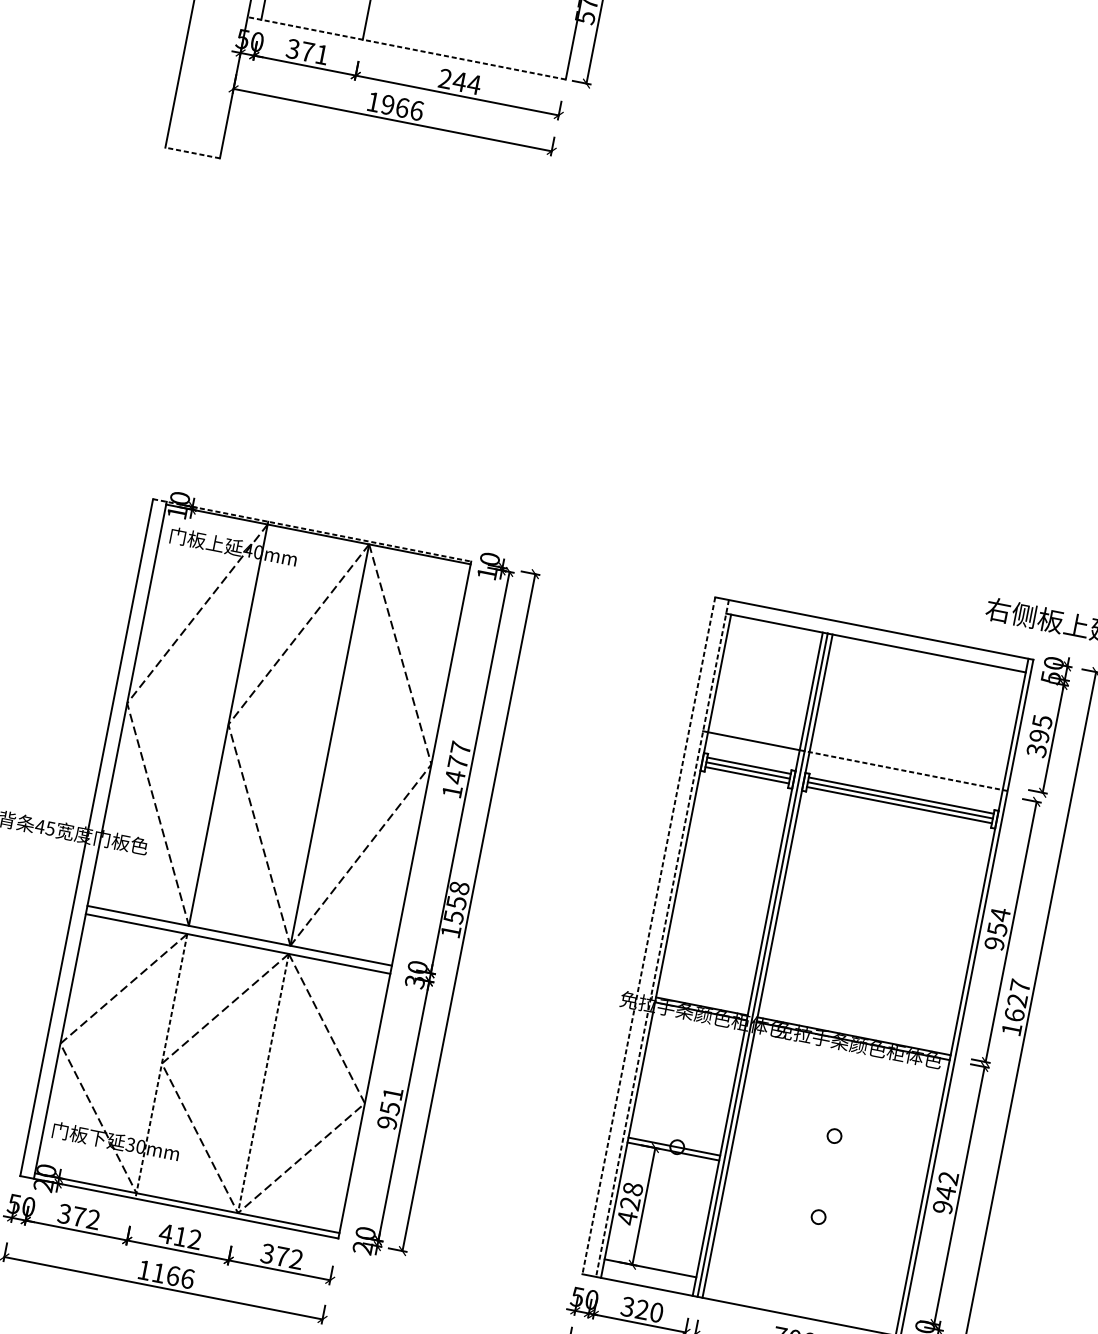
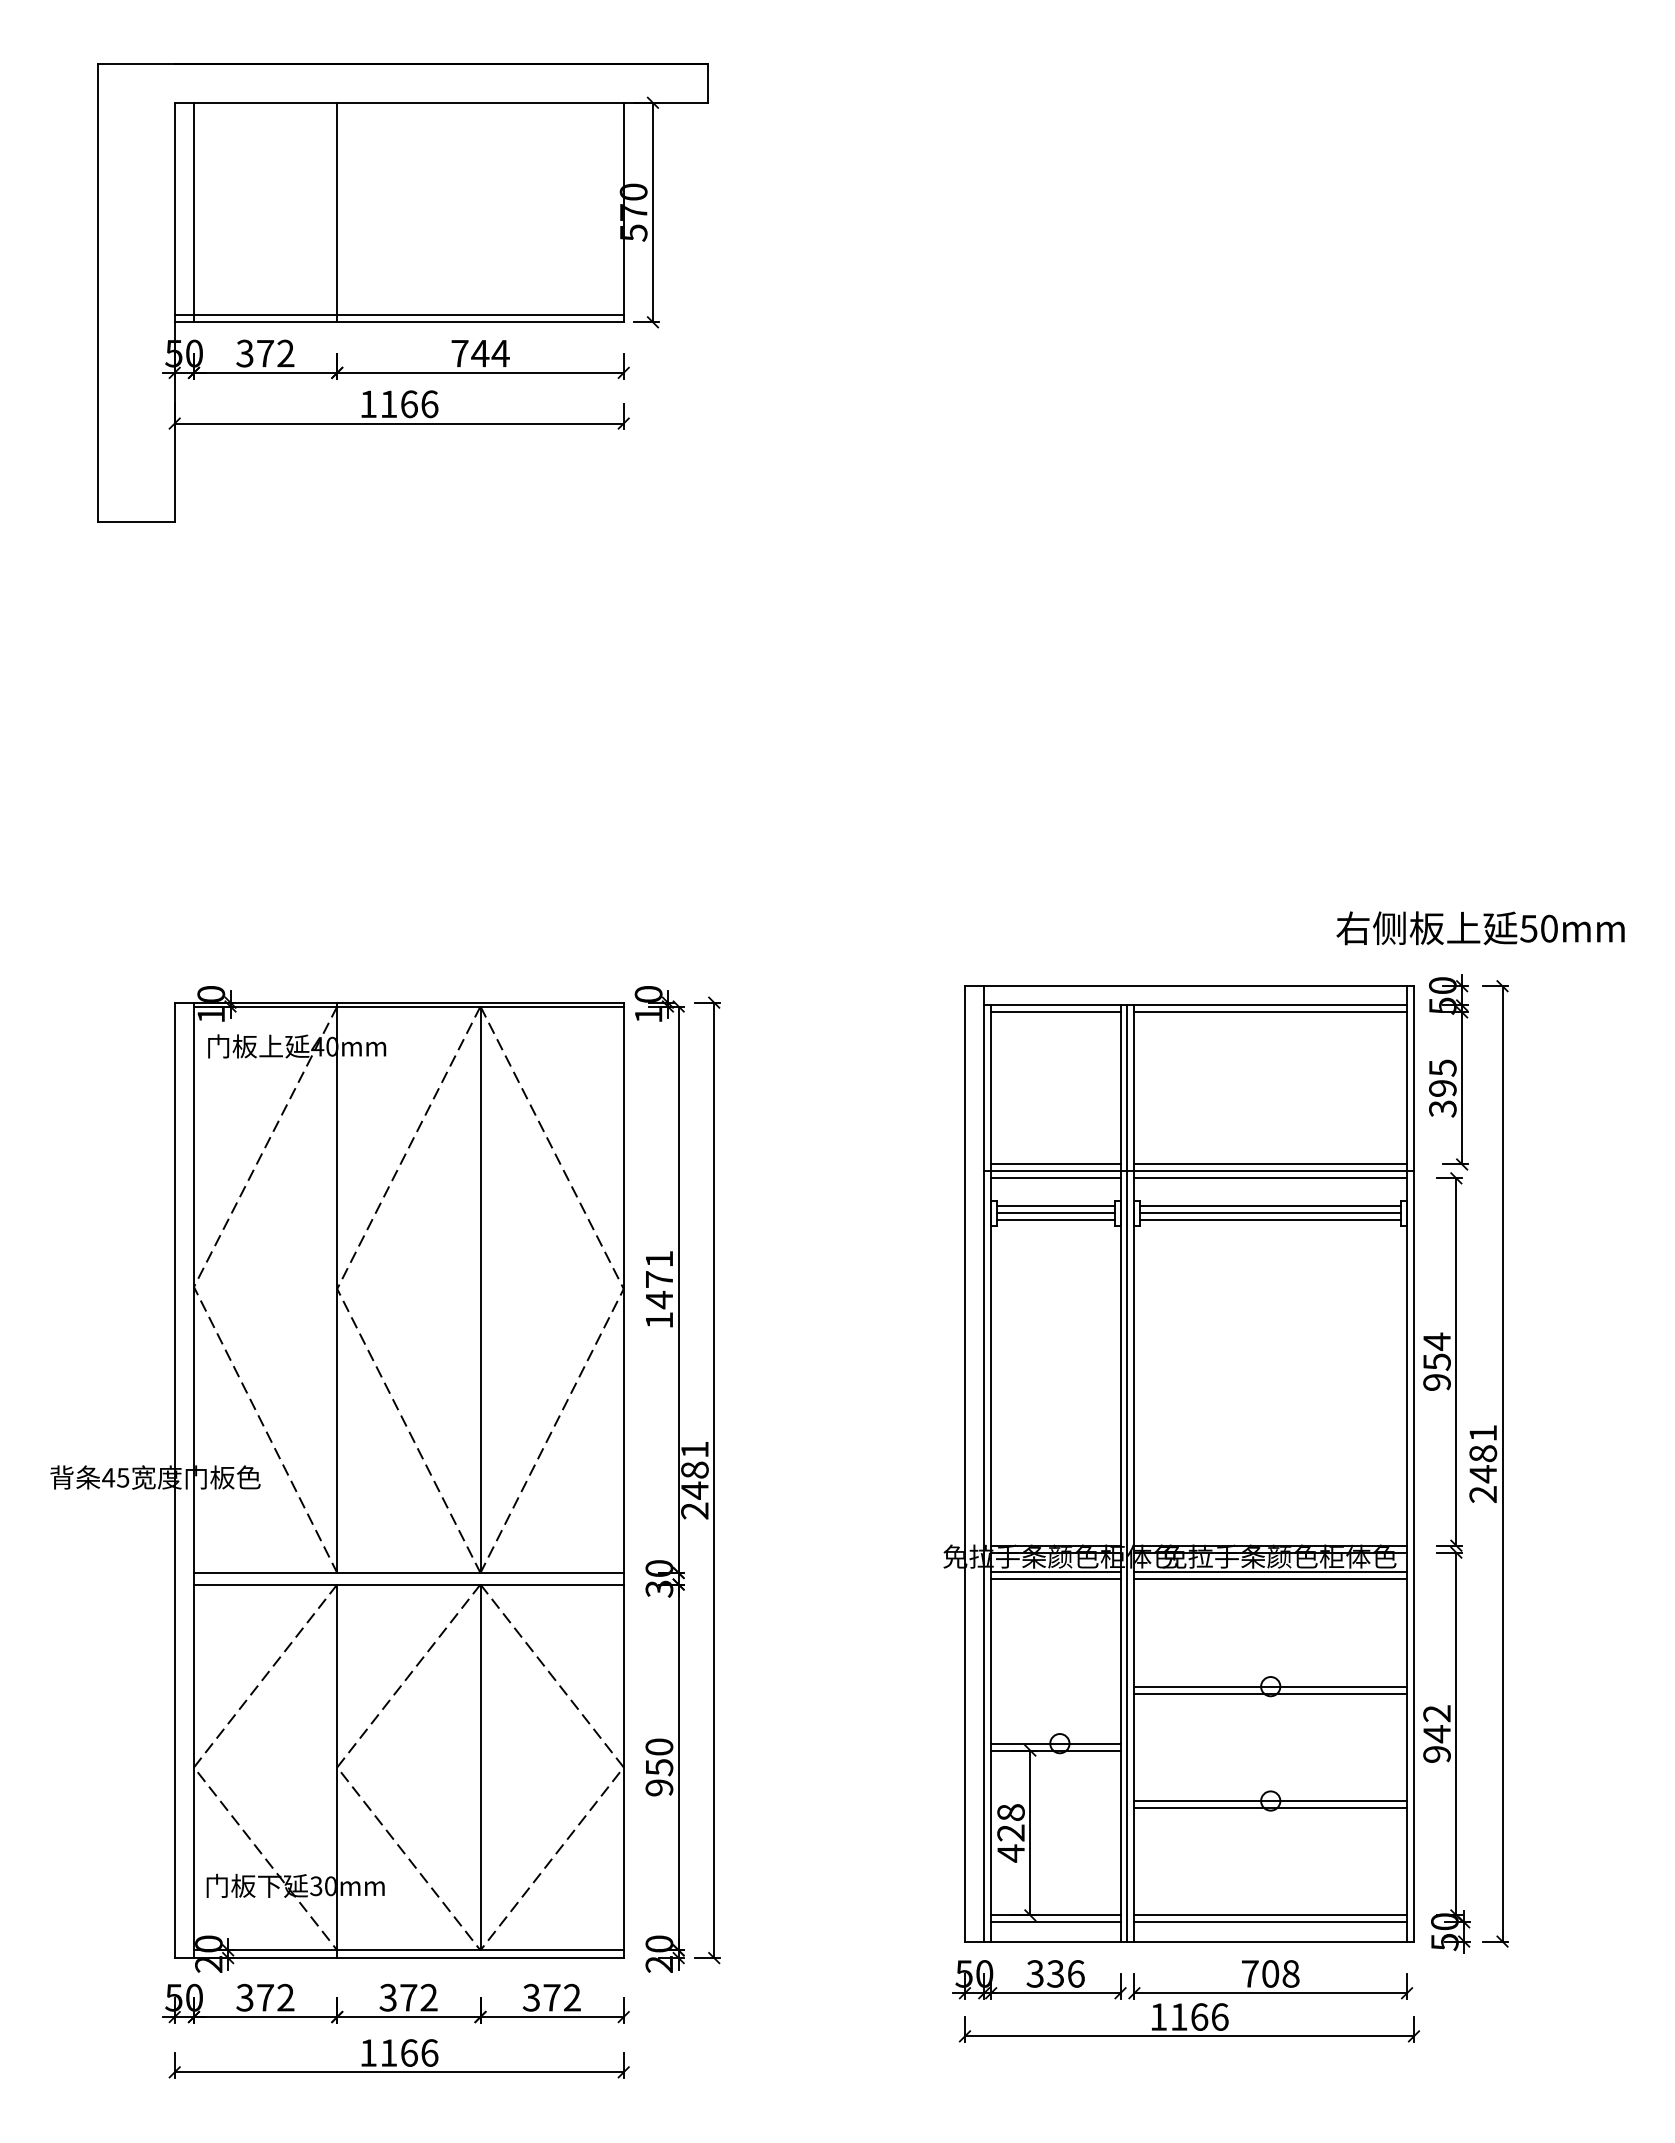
line: (407, 43) -> (398, 315), added
line: (406, 48) -> (399, 322), dashed -> solid
text: (321, 54) -> (285, 353), 371 -> 372
text: (445, 78) -> (459, 353), 244 -> 744
text: (387, 105) -> (388, 404), 1966 -> 1166
line: (192, 152) -> (136, 521), dashed -> solid
line: (312, 530) -> (399, 1002), dashed -> solid
line: (775, 628) -> (1055, 1012), added
line: (928, 658) -> (1270, 1012), added
line: (754, 736) -> (1055, 1164), added
line: (752, 746) -> (1055, 1178), added
text: (460, 747) -> (659, 1258), 1477 -> 1471
line: (906, 766) -> (1270, 1164), added
line: (905, 771) -> (1270, 1171), dashed -> solid
line: (904, 776) -> (1270, 1178), added
text: (454, 909) -> (694, 1480), 1558 -> 2481
line: (648, 935) -> (964, 1463), dashed -> solid
line: (662, 938) -> (984, 1463), dashed -> solid
text: (1016, 1007) -> (1483, 1463), 1627 -> 2481
line: (698, 1024) -> (1055, 1571), added
line: (697, 1029) -> (1055, 1578), added
line: (850, 1054) -> (1270, 1571), added
line: (849, 1059) -> (1270, 1578), added
line: (161, 1066) -> (337, 1771), dashed -> solid
line: (263, 1083) -> (480, 1767), dashed -> solid
text: (393, 1093) -> (659, 1746), 951 -> 950
line: (834, 1135) -> (1270, 1686), added
line: (833, 1140) -> (1270, 1693), added
line: (818, 1217) -> (1270, 1801), added
line: (817, 1221) -> (1270, 1807), added
text: (173, 1235) -> (398, 1997), 412 -> 372
line: (649, 1273) -> (1055, 1922), added
line: (802, 1298) -> (1270, 1915), added
line: (801, 1303) -> (1270, 1922), added
text: (649, 1310) -> (1065, 1973), 320 -> 336

